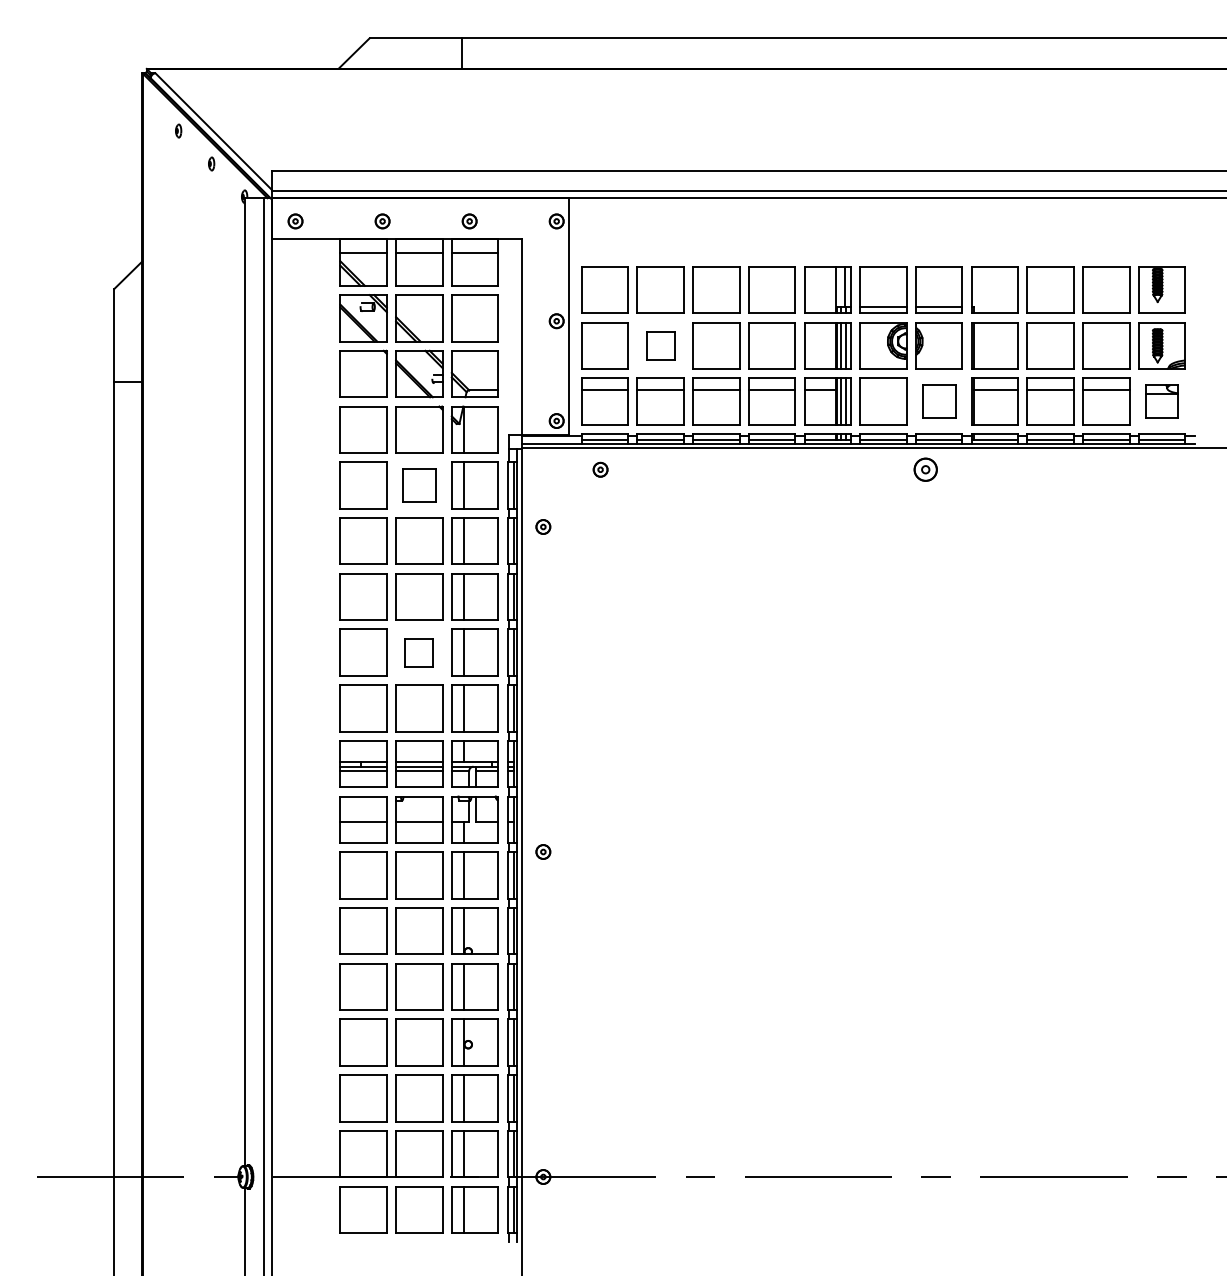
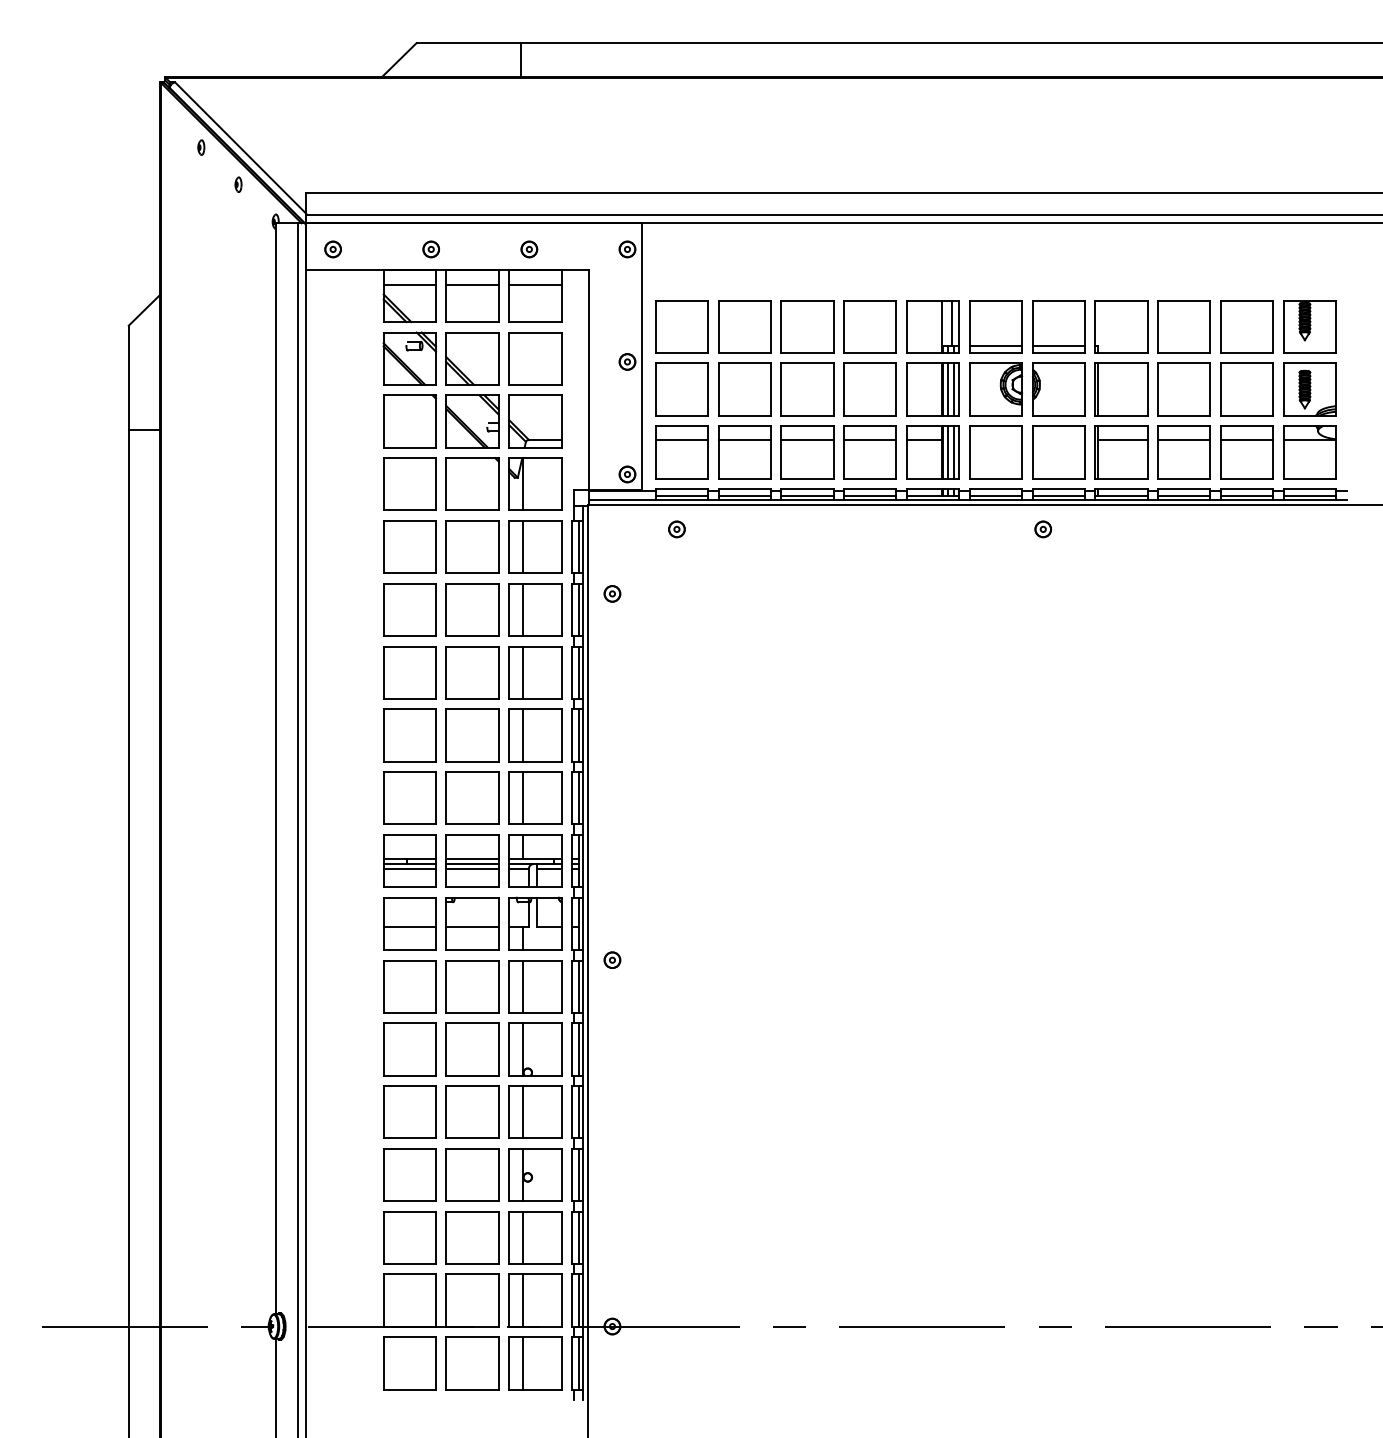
part: (660, 345) -> (744, 389), size x1.67
part: (939, 401) -> (1058, 452), size x1.43
part: (1161, 401) -> (1309, 452), size x1.43
part: (924, 469) -> (1042, 529), size x0.62
part: (419, 484) -> (472, 546), size x1.43
part: (419, 652) -> (472, 735), size x1.67

